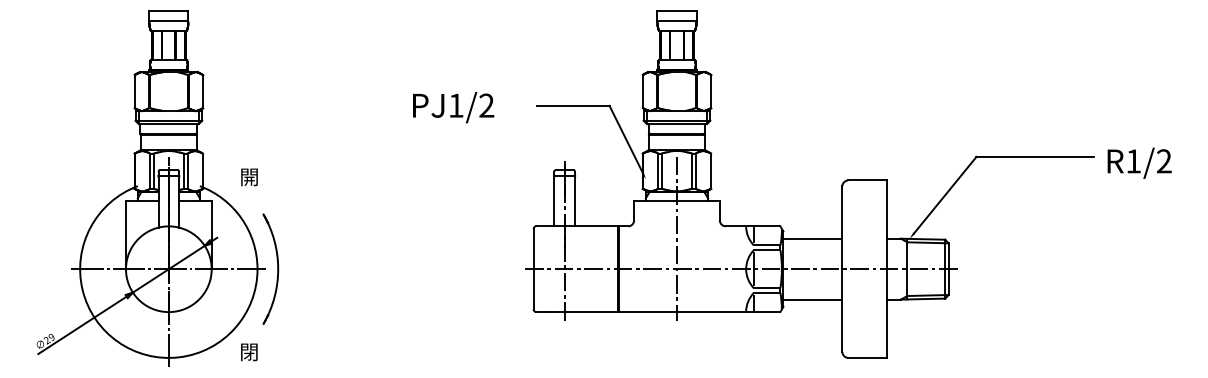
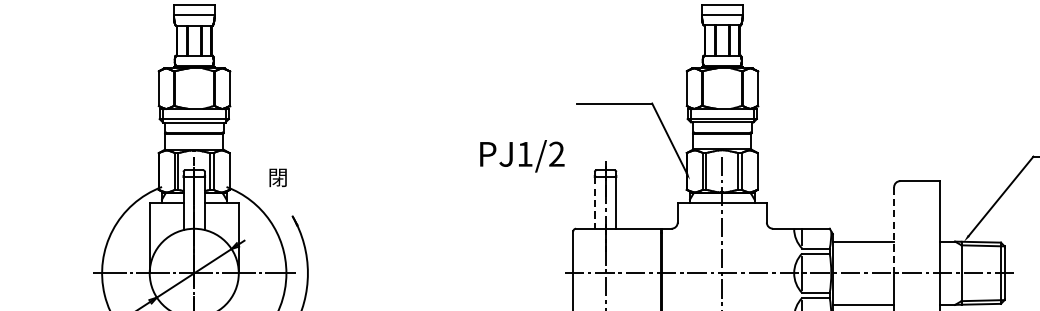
text: (453, 107) -> (522, 156), moved
text: (249, 179) -> (278, 180), 開 -> 閉
line: (554, 201) -> (595, 202), solid -> dashed
line: (842, 228) -> (894, 230), solid -> dashed

